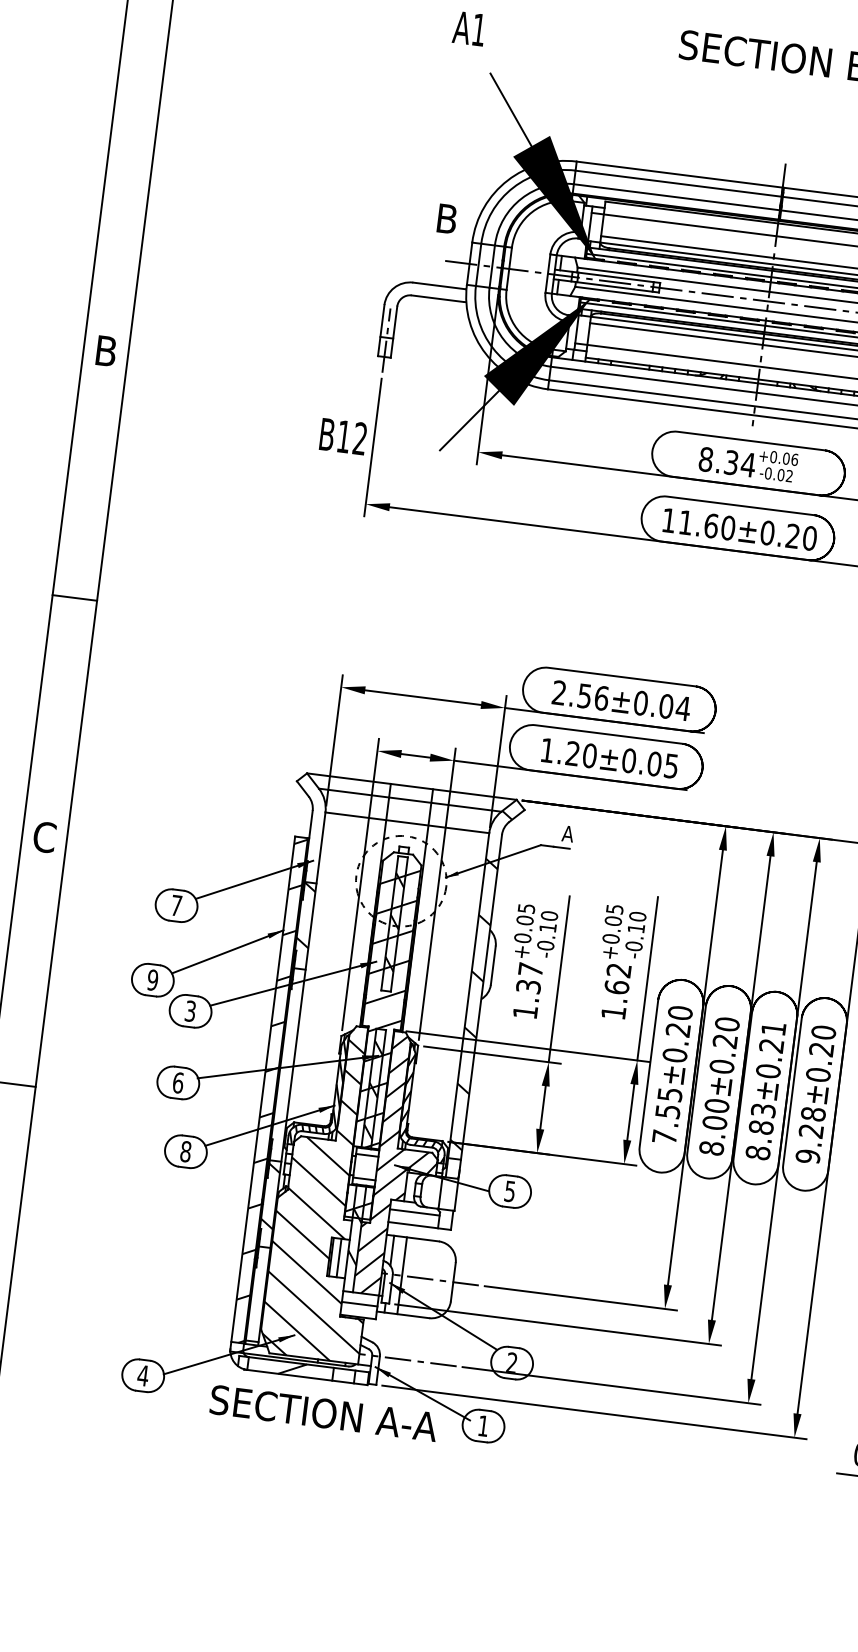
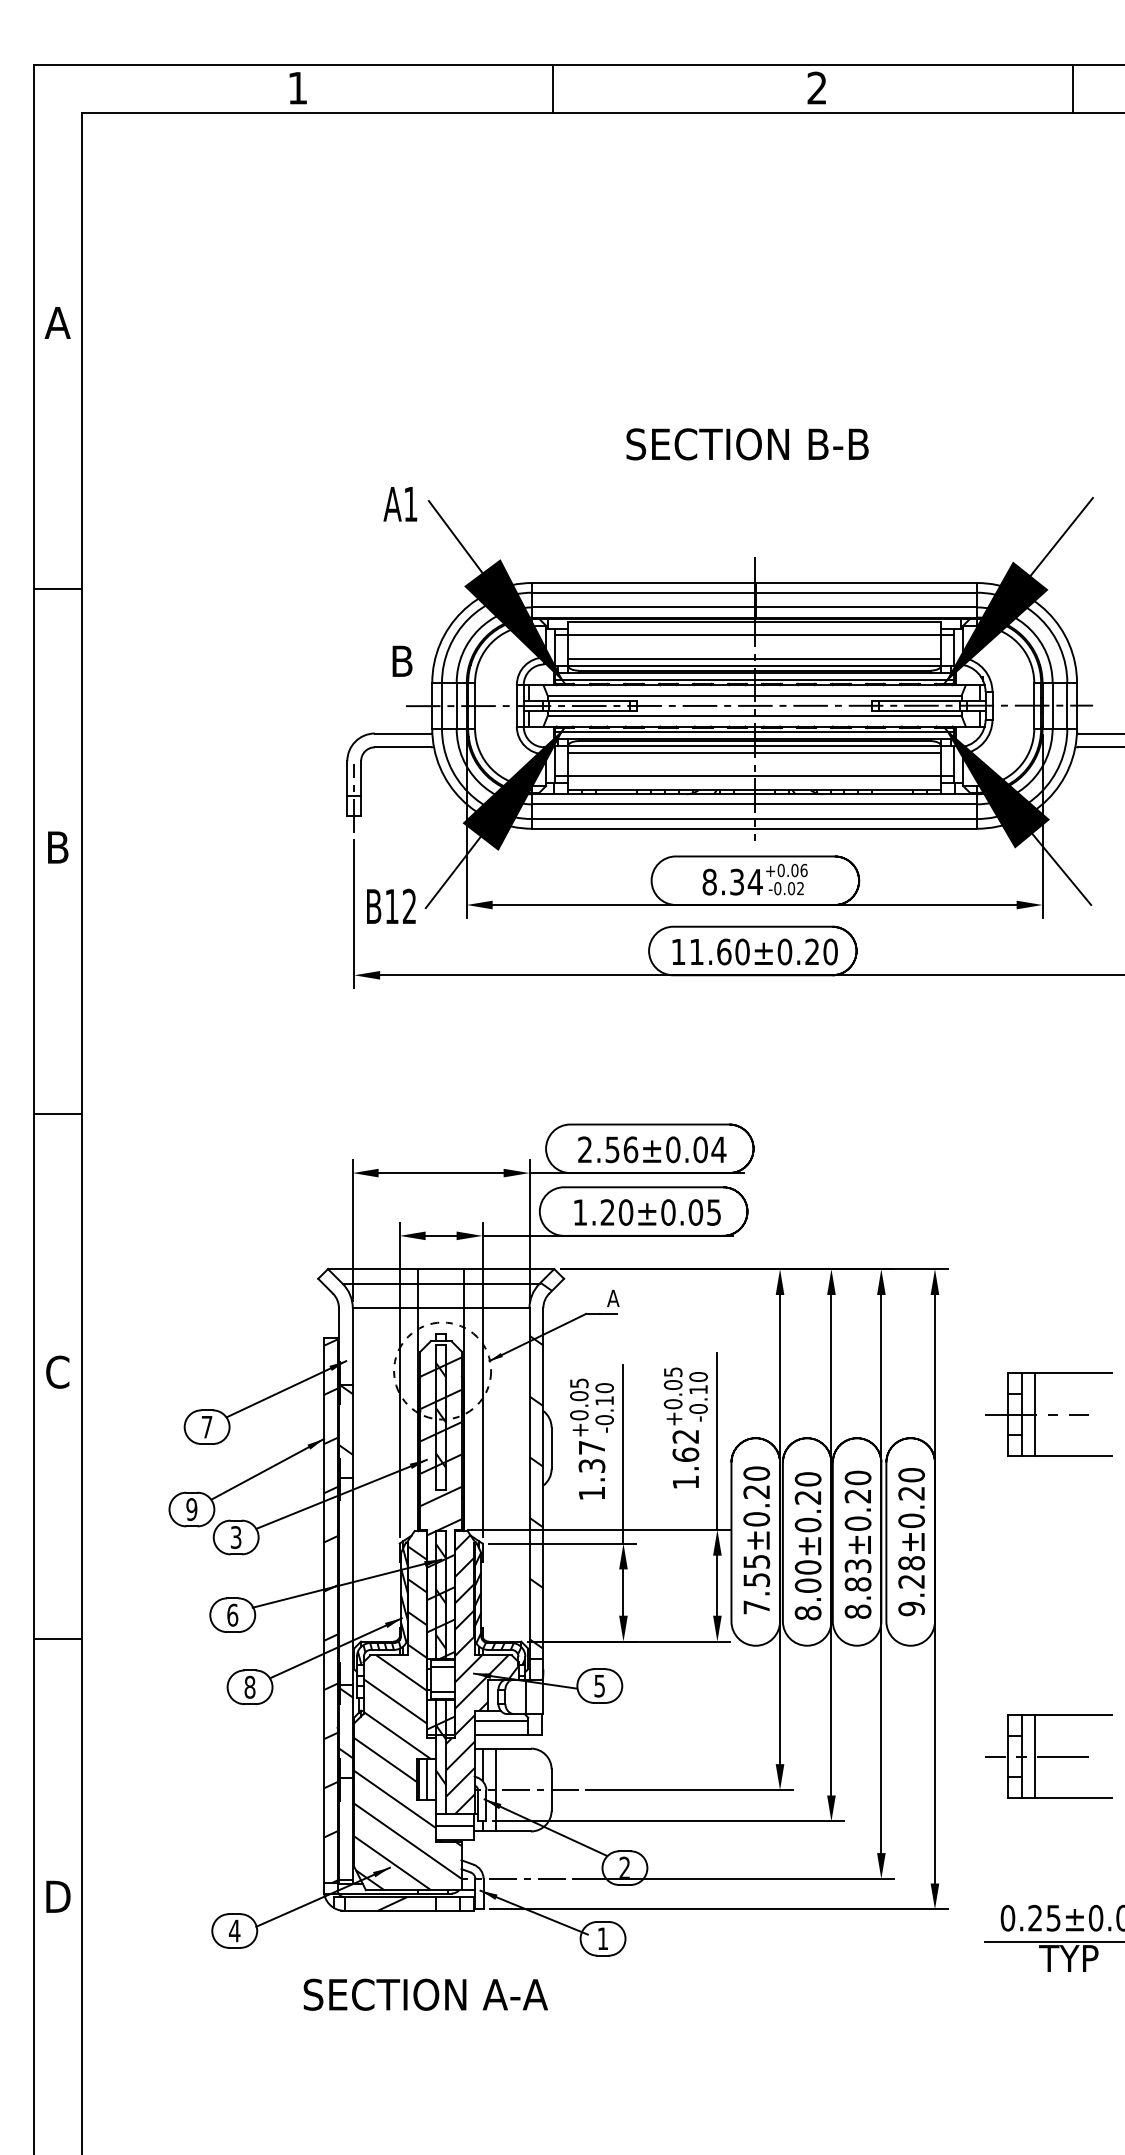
text: (469, 28) -> (400, 504), moved
line: (136, 112) -> (57, 589), added
text: (343, 435) -> (391, 905), moved
text: (773, 1028) -> (857, 1477), 8.83±0.21 -> 8.83±0.20
text: (323, 1413) -> (425, 1994), moved

